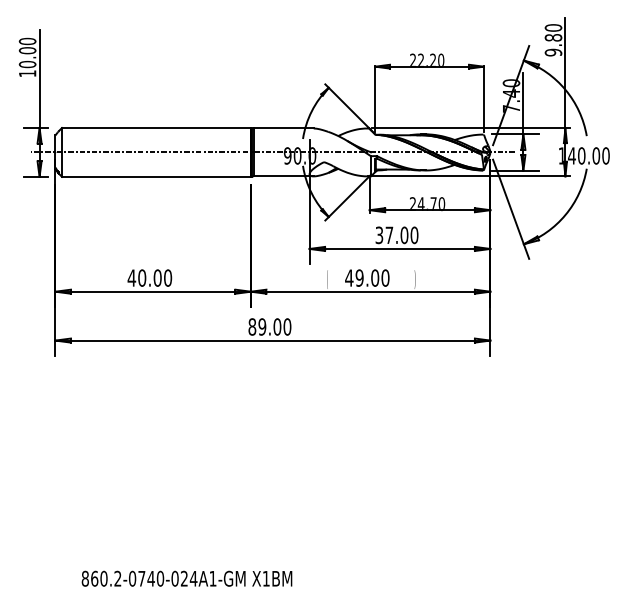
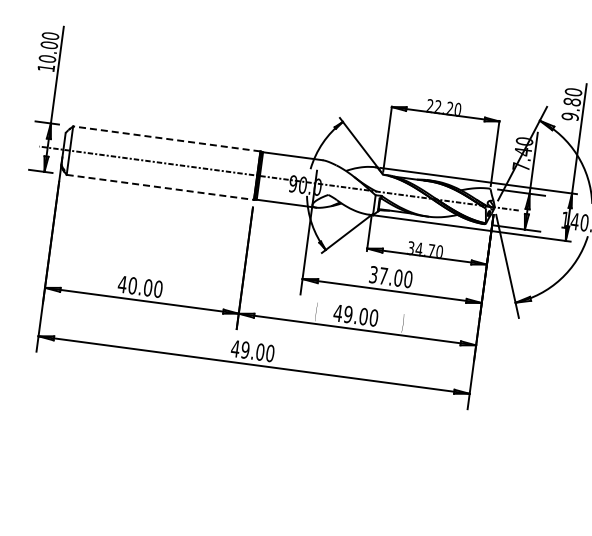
line: (155, 128) -> (165, 139), solid -> dashed
line: (156, 176) -> (160, 187), solid -> dashed
text: (413, 204) -> (411, 248), 24.70 -> 34.70
text: (252, 326) -> (235, 348), 89.00 -> 49.00

